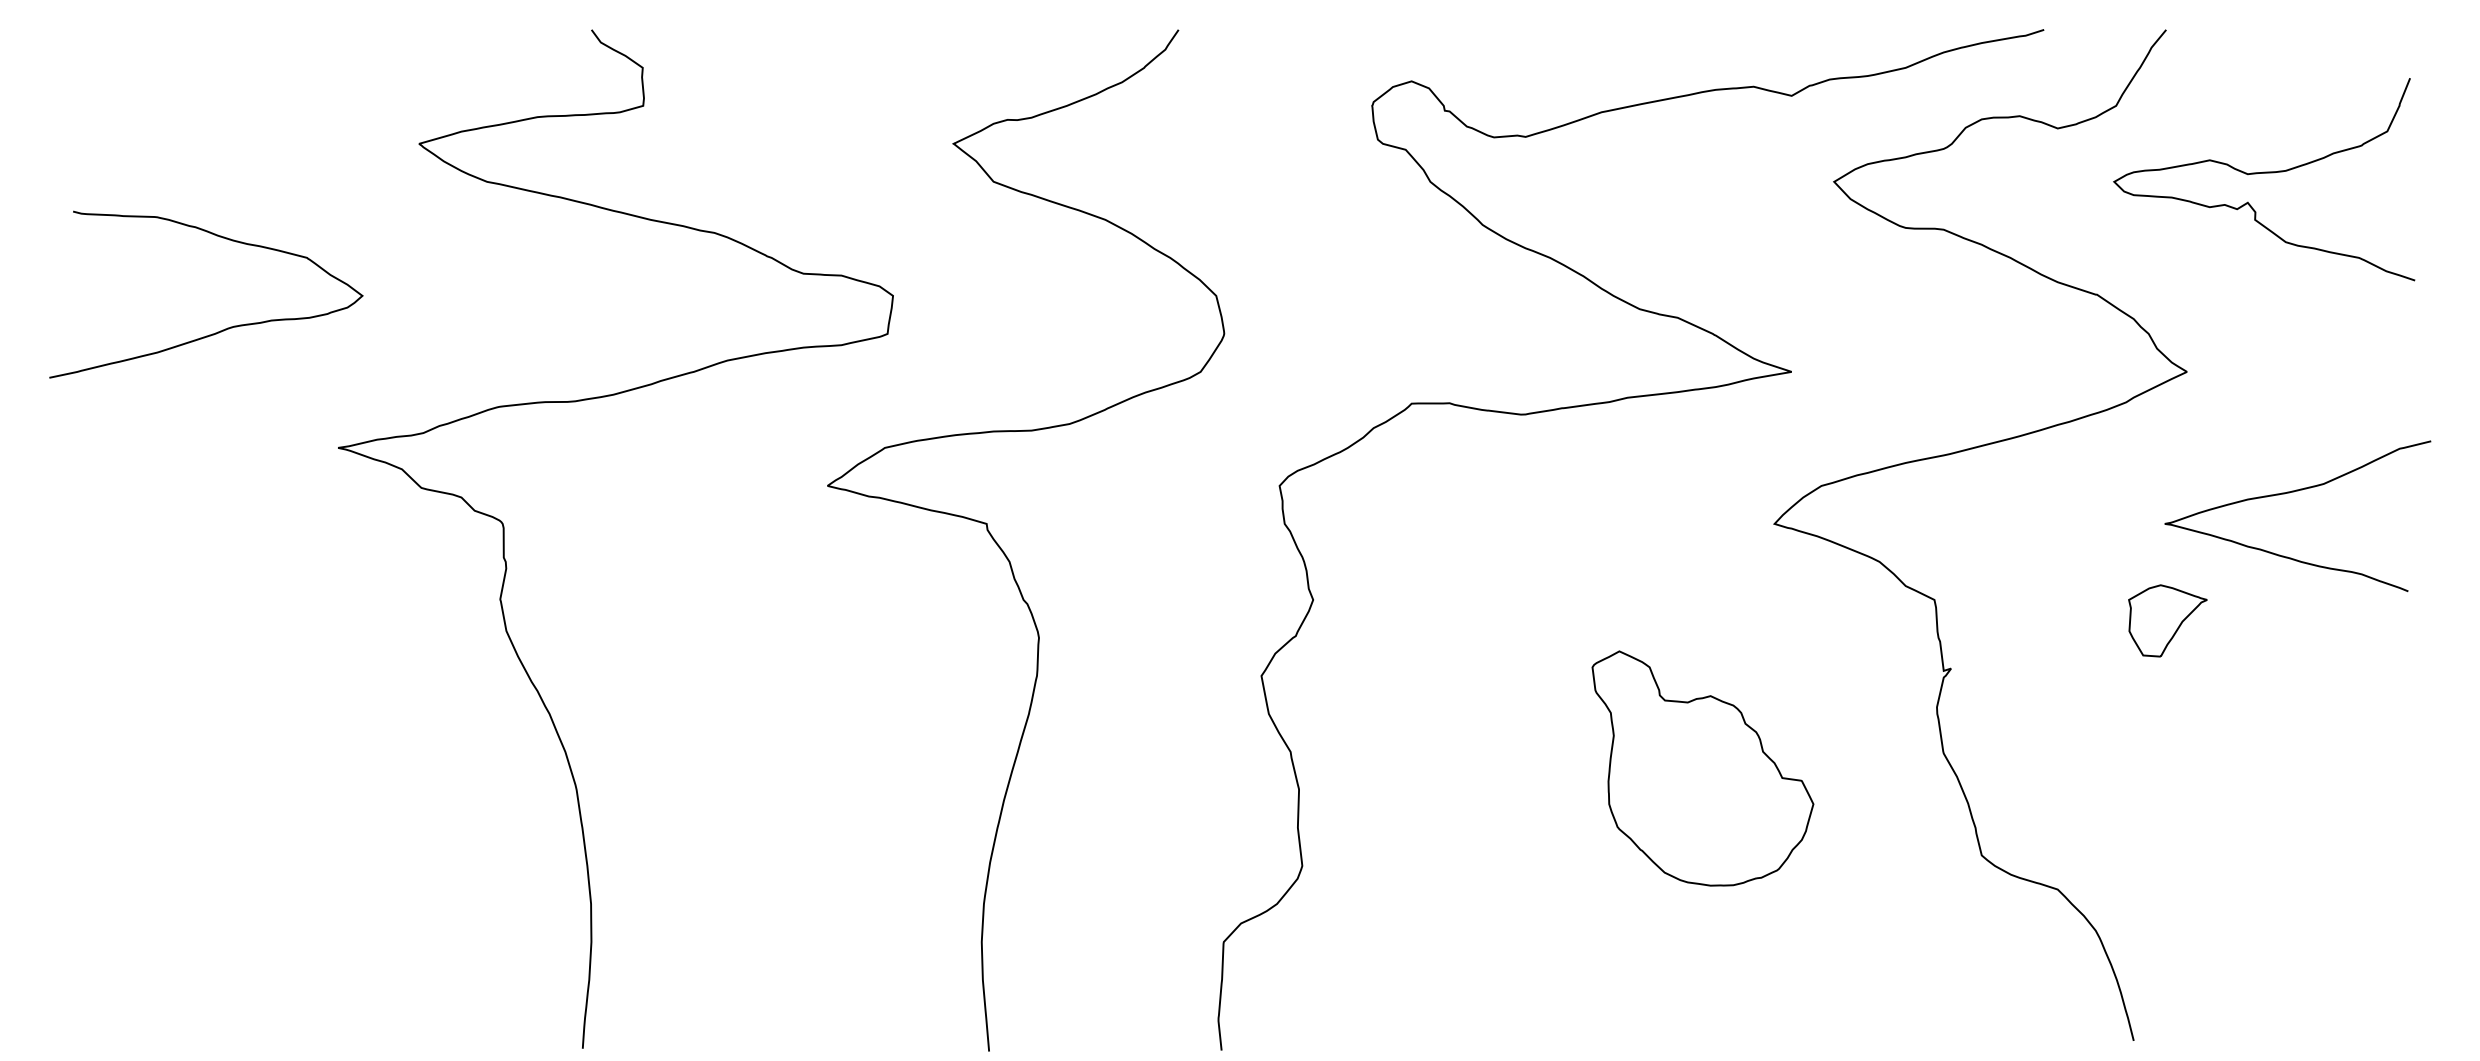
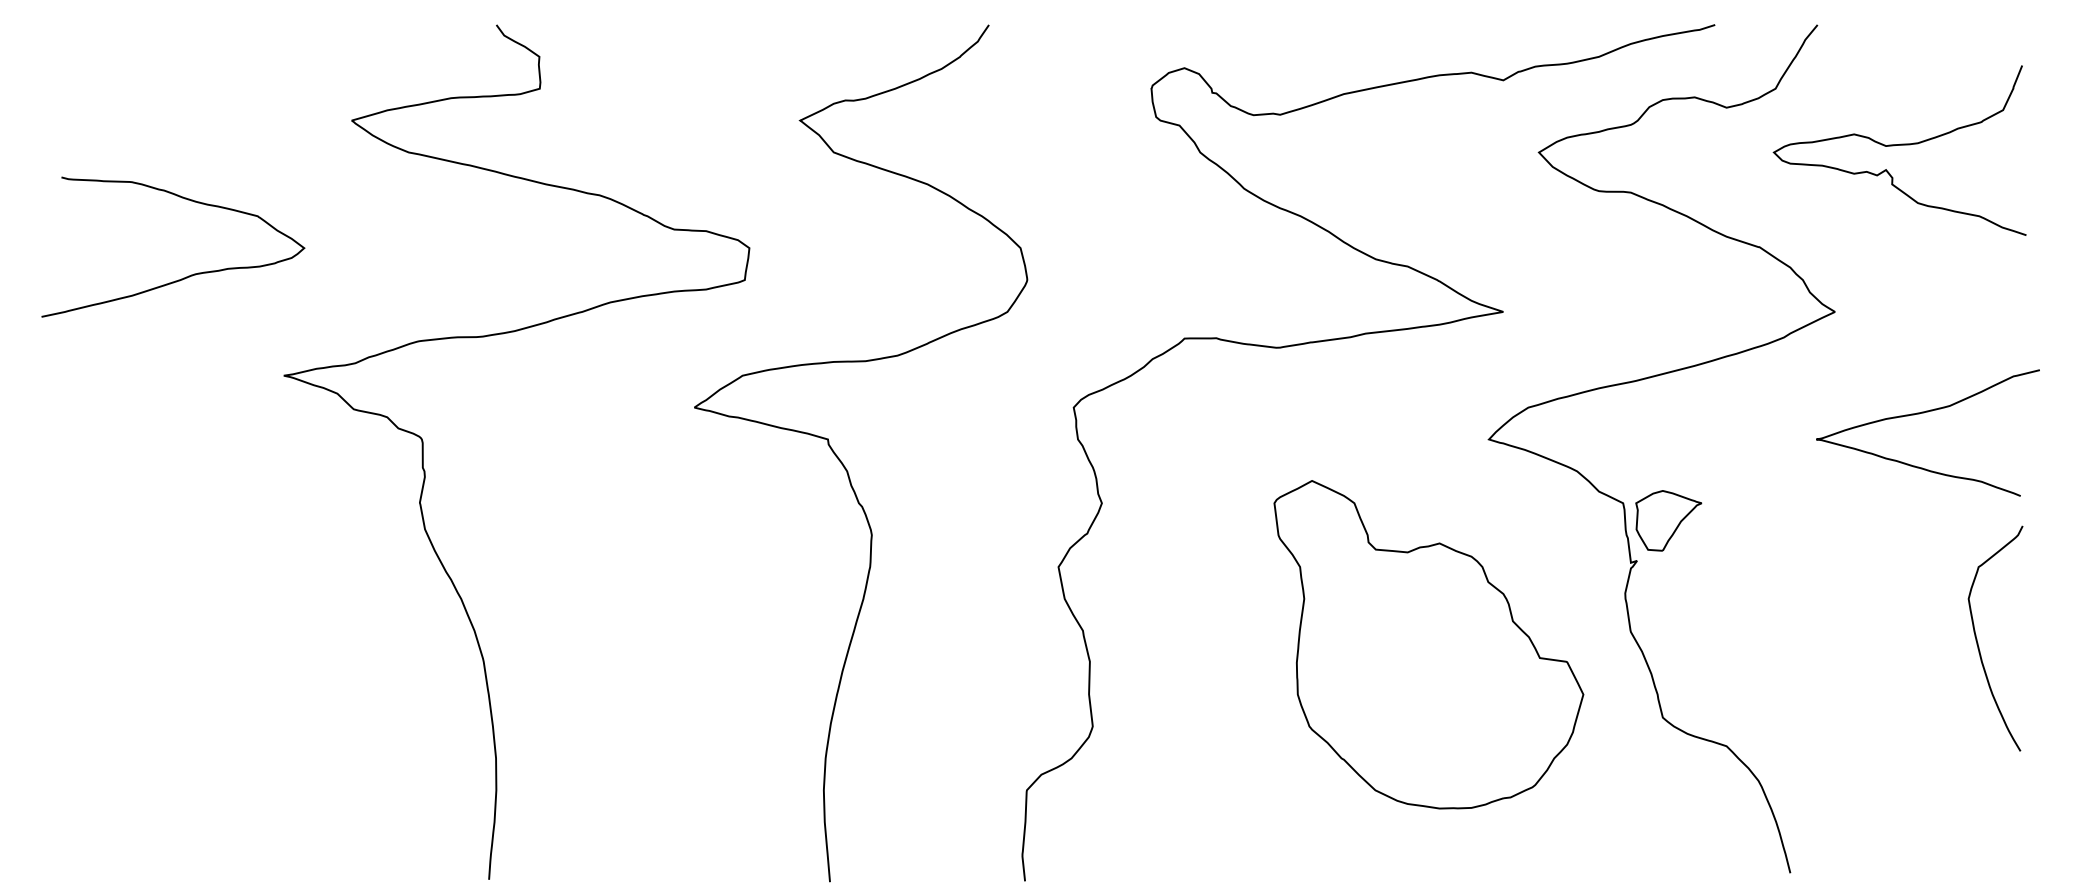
part: (2167, 620) -> (1668, 520), moved
curve: (2357, 765) -> (1978, 642), added
part: (1702, 768) -> (1428, 644), size x1.67

